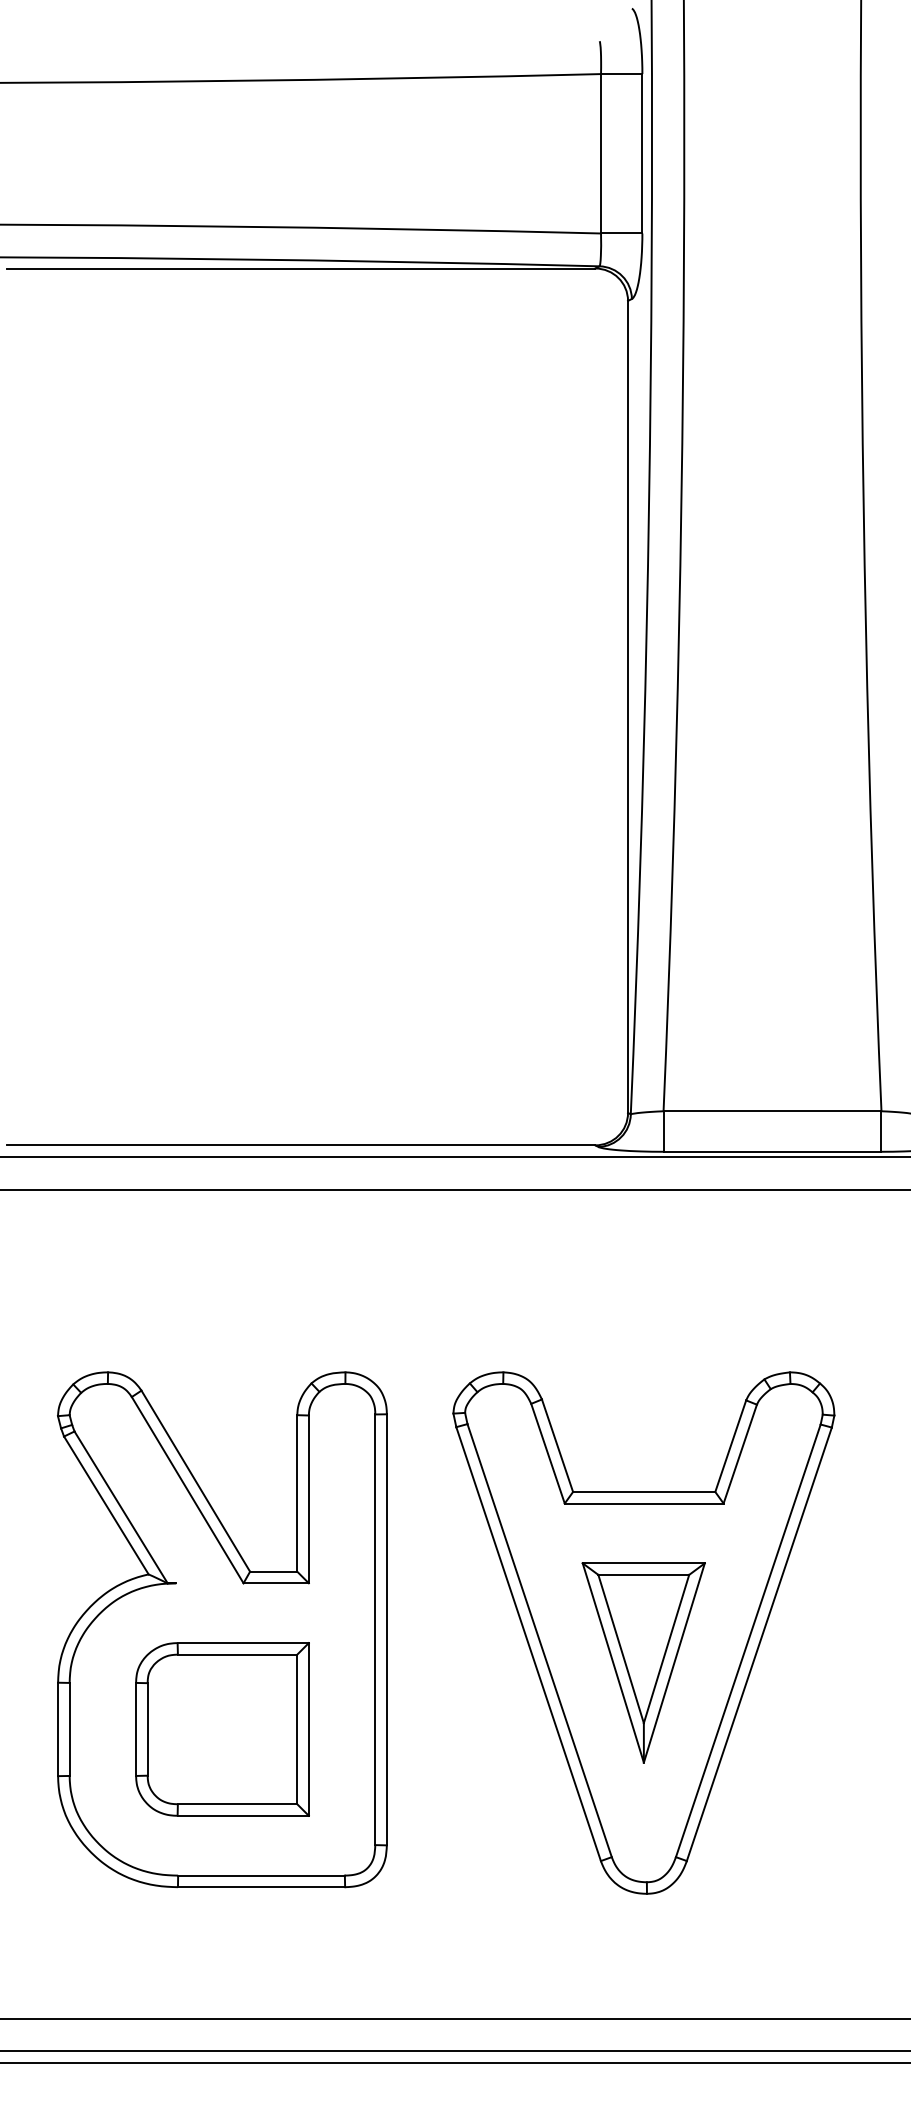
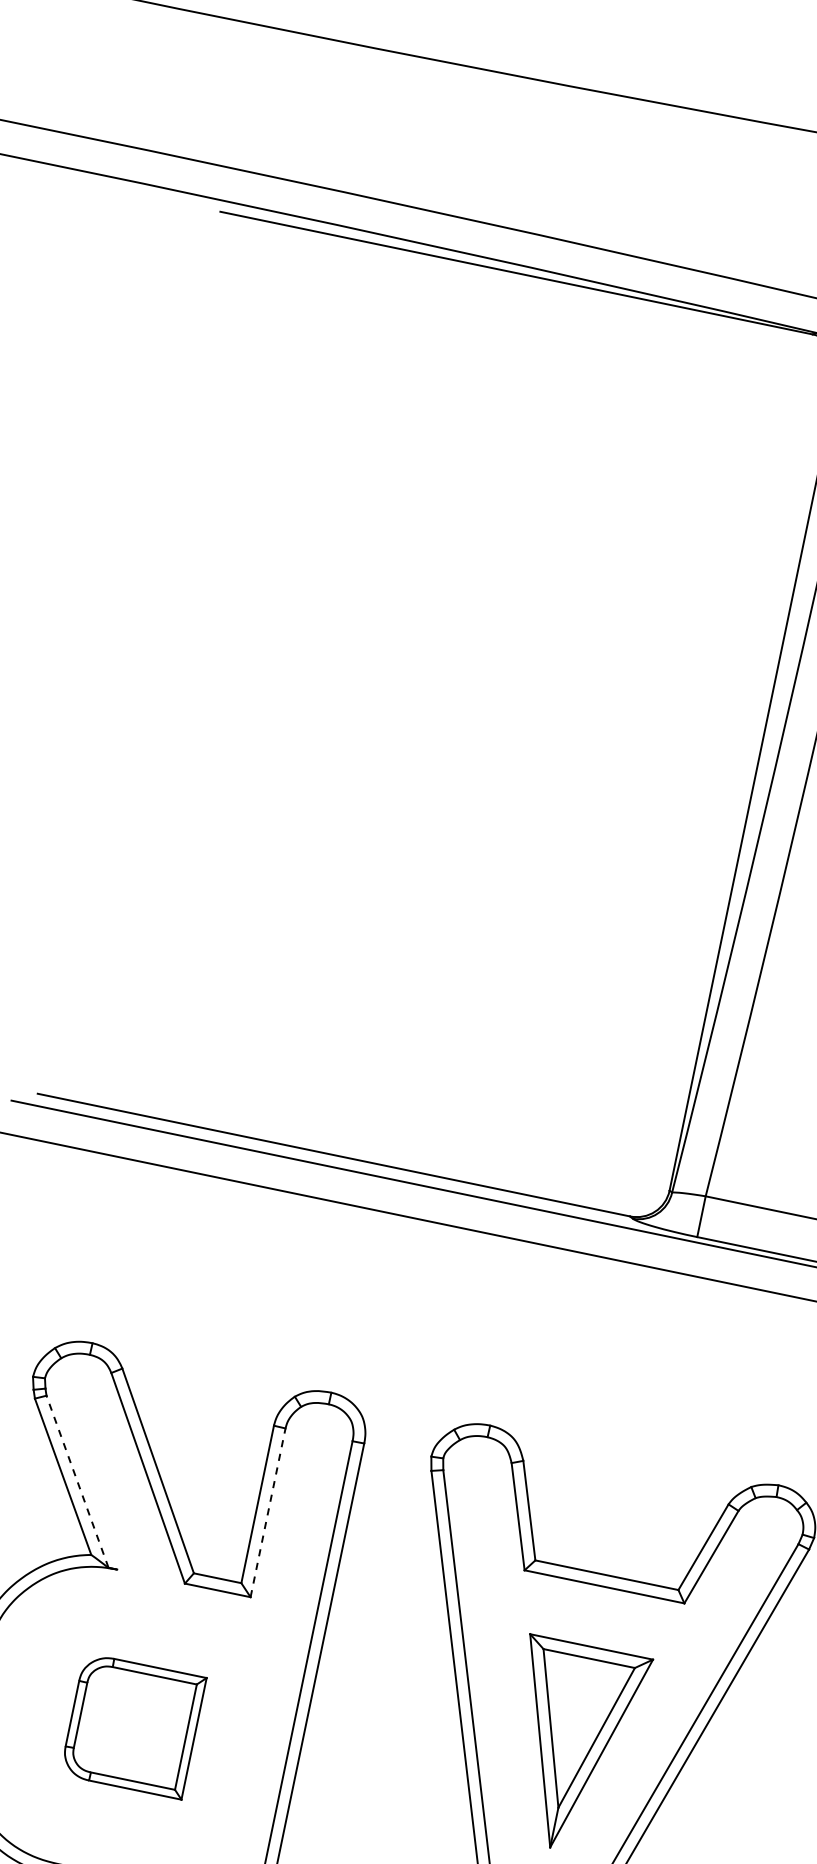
line: (308, 1499) -> (267, 1512), solid -> dashed
line: (120, 1506) -> (77, 1480), solid -> dashed
part: (222, 1729) -> (133, 1726), size x0.7

